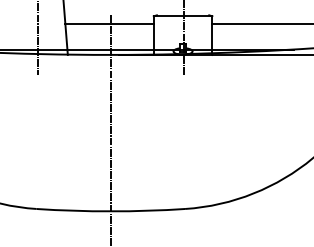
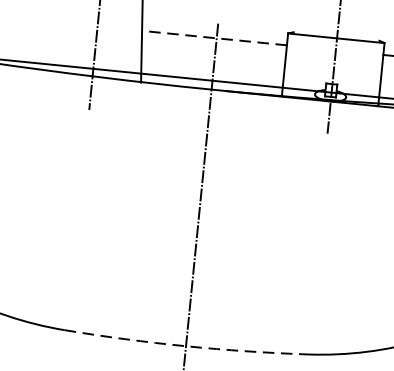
line: (109, 23) -> (214, 37), solid -> dashed
arc: (110, 211) -> (185, 346), solid -> dashed

